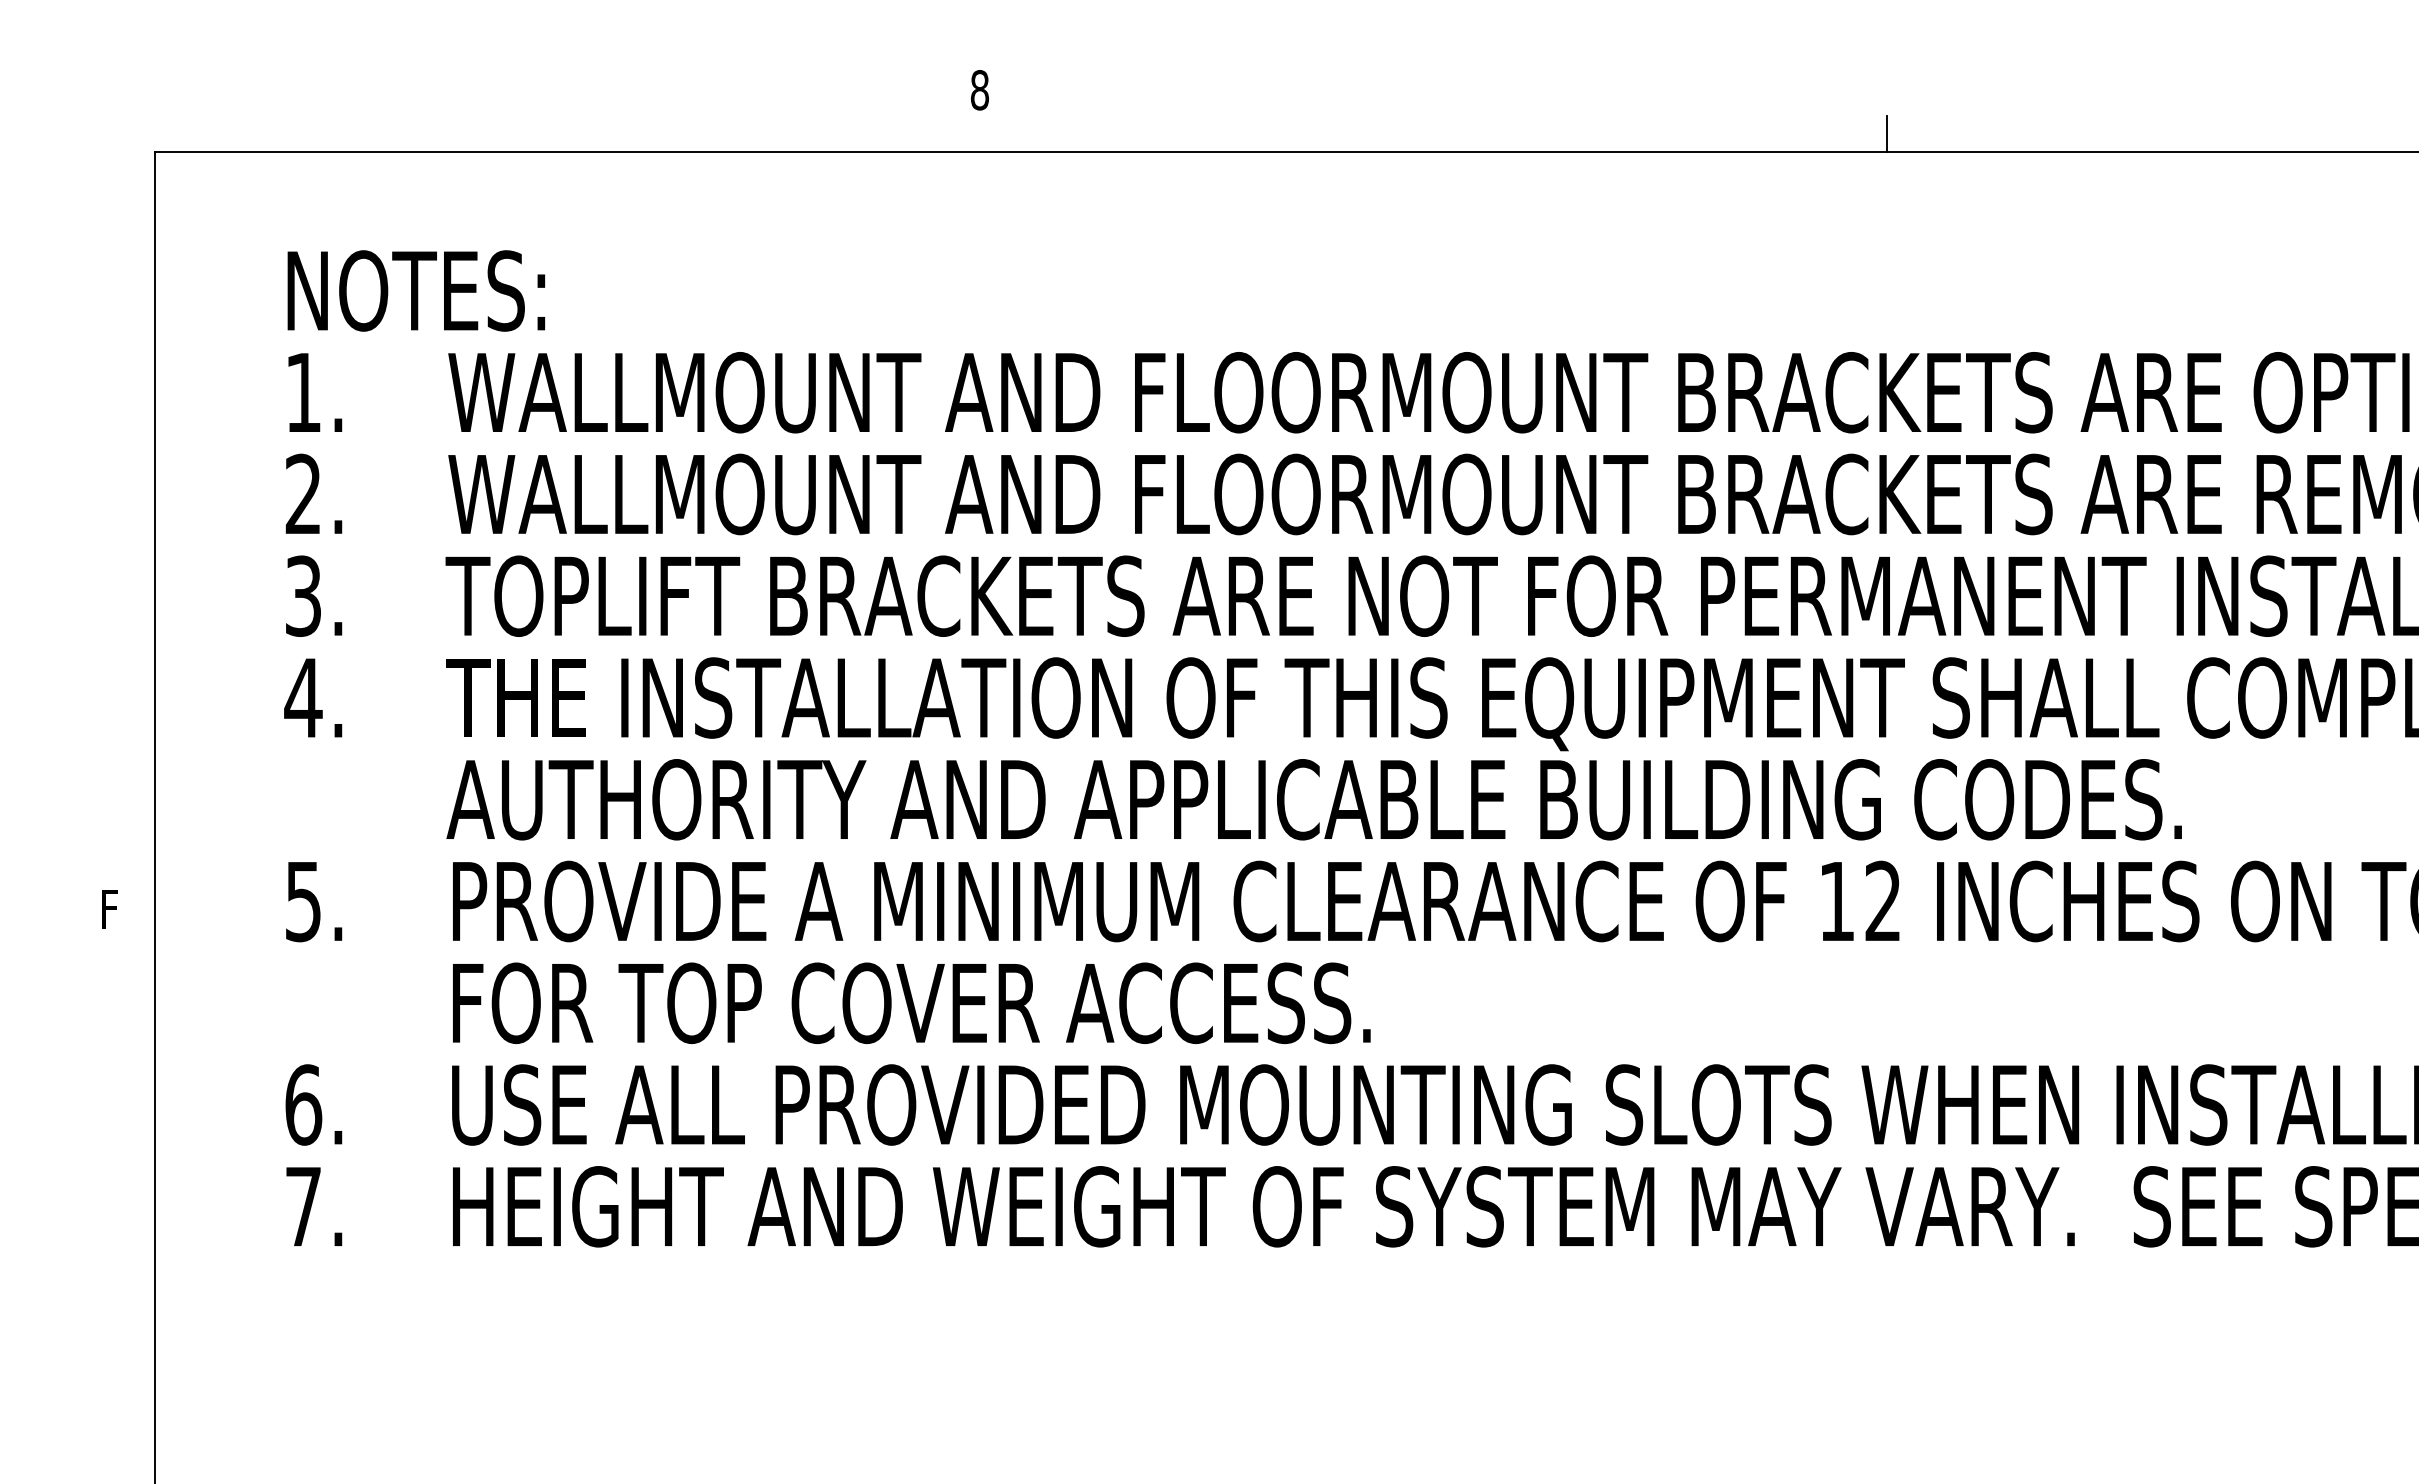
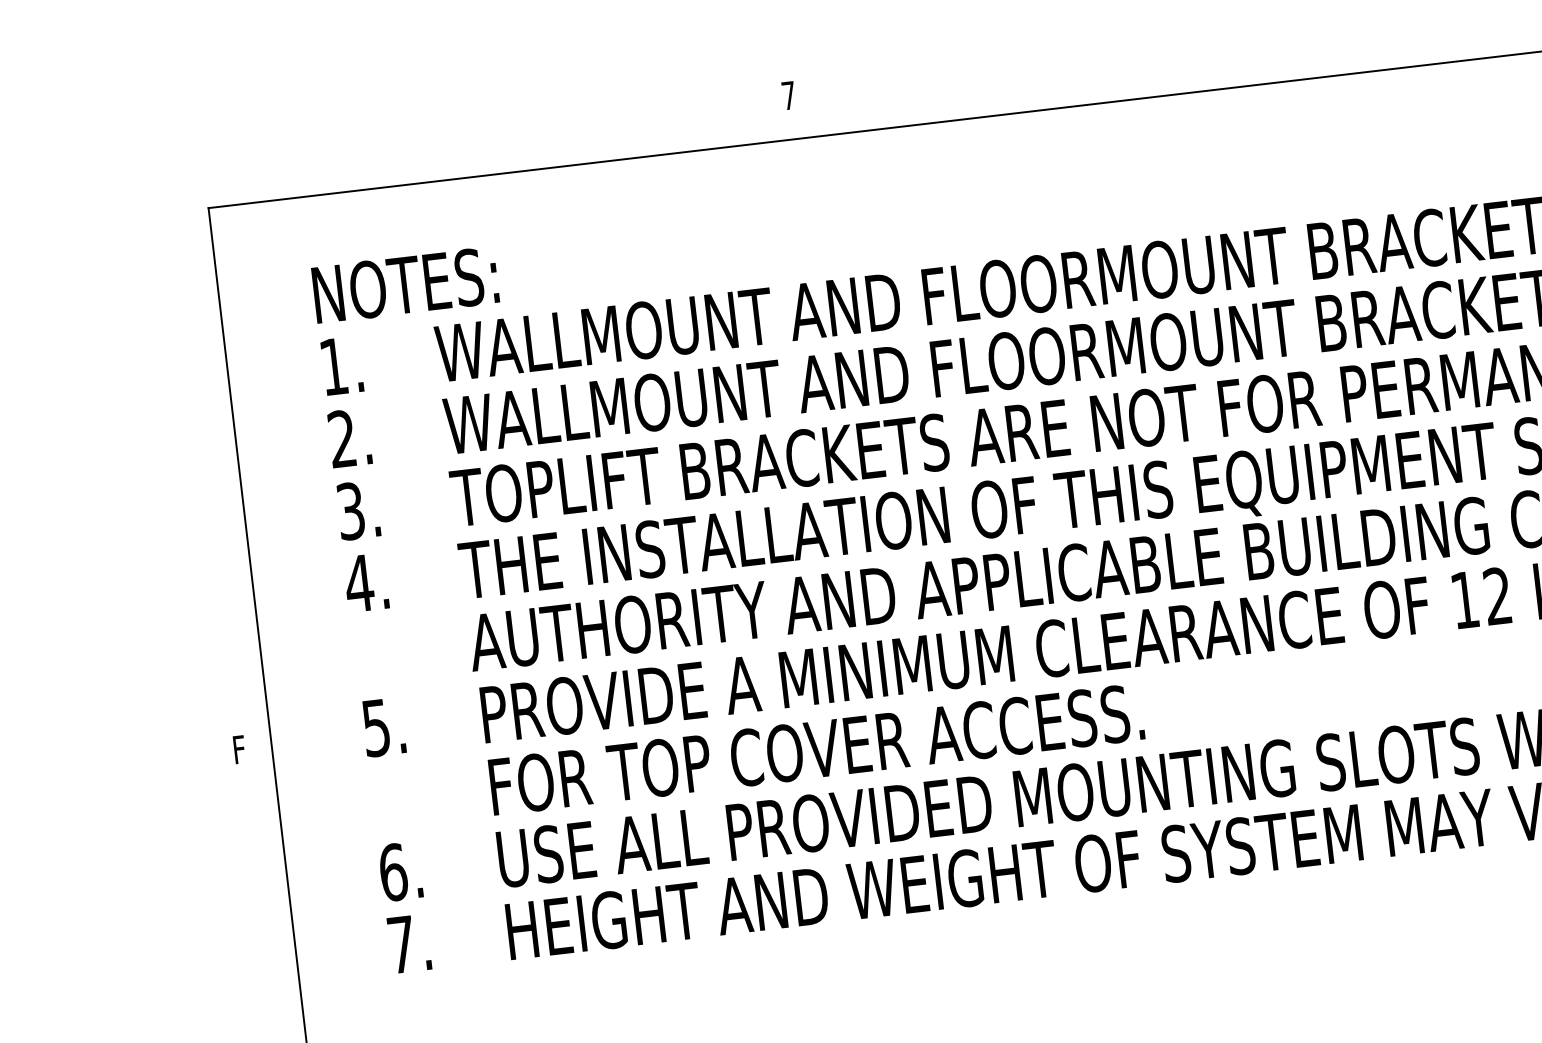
text: (979, 90) -> (788, 95), 8 -> 7
line: (1886, 133) -> (1436, 50), removed

